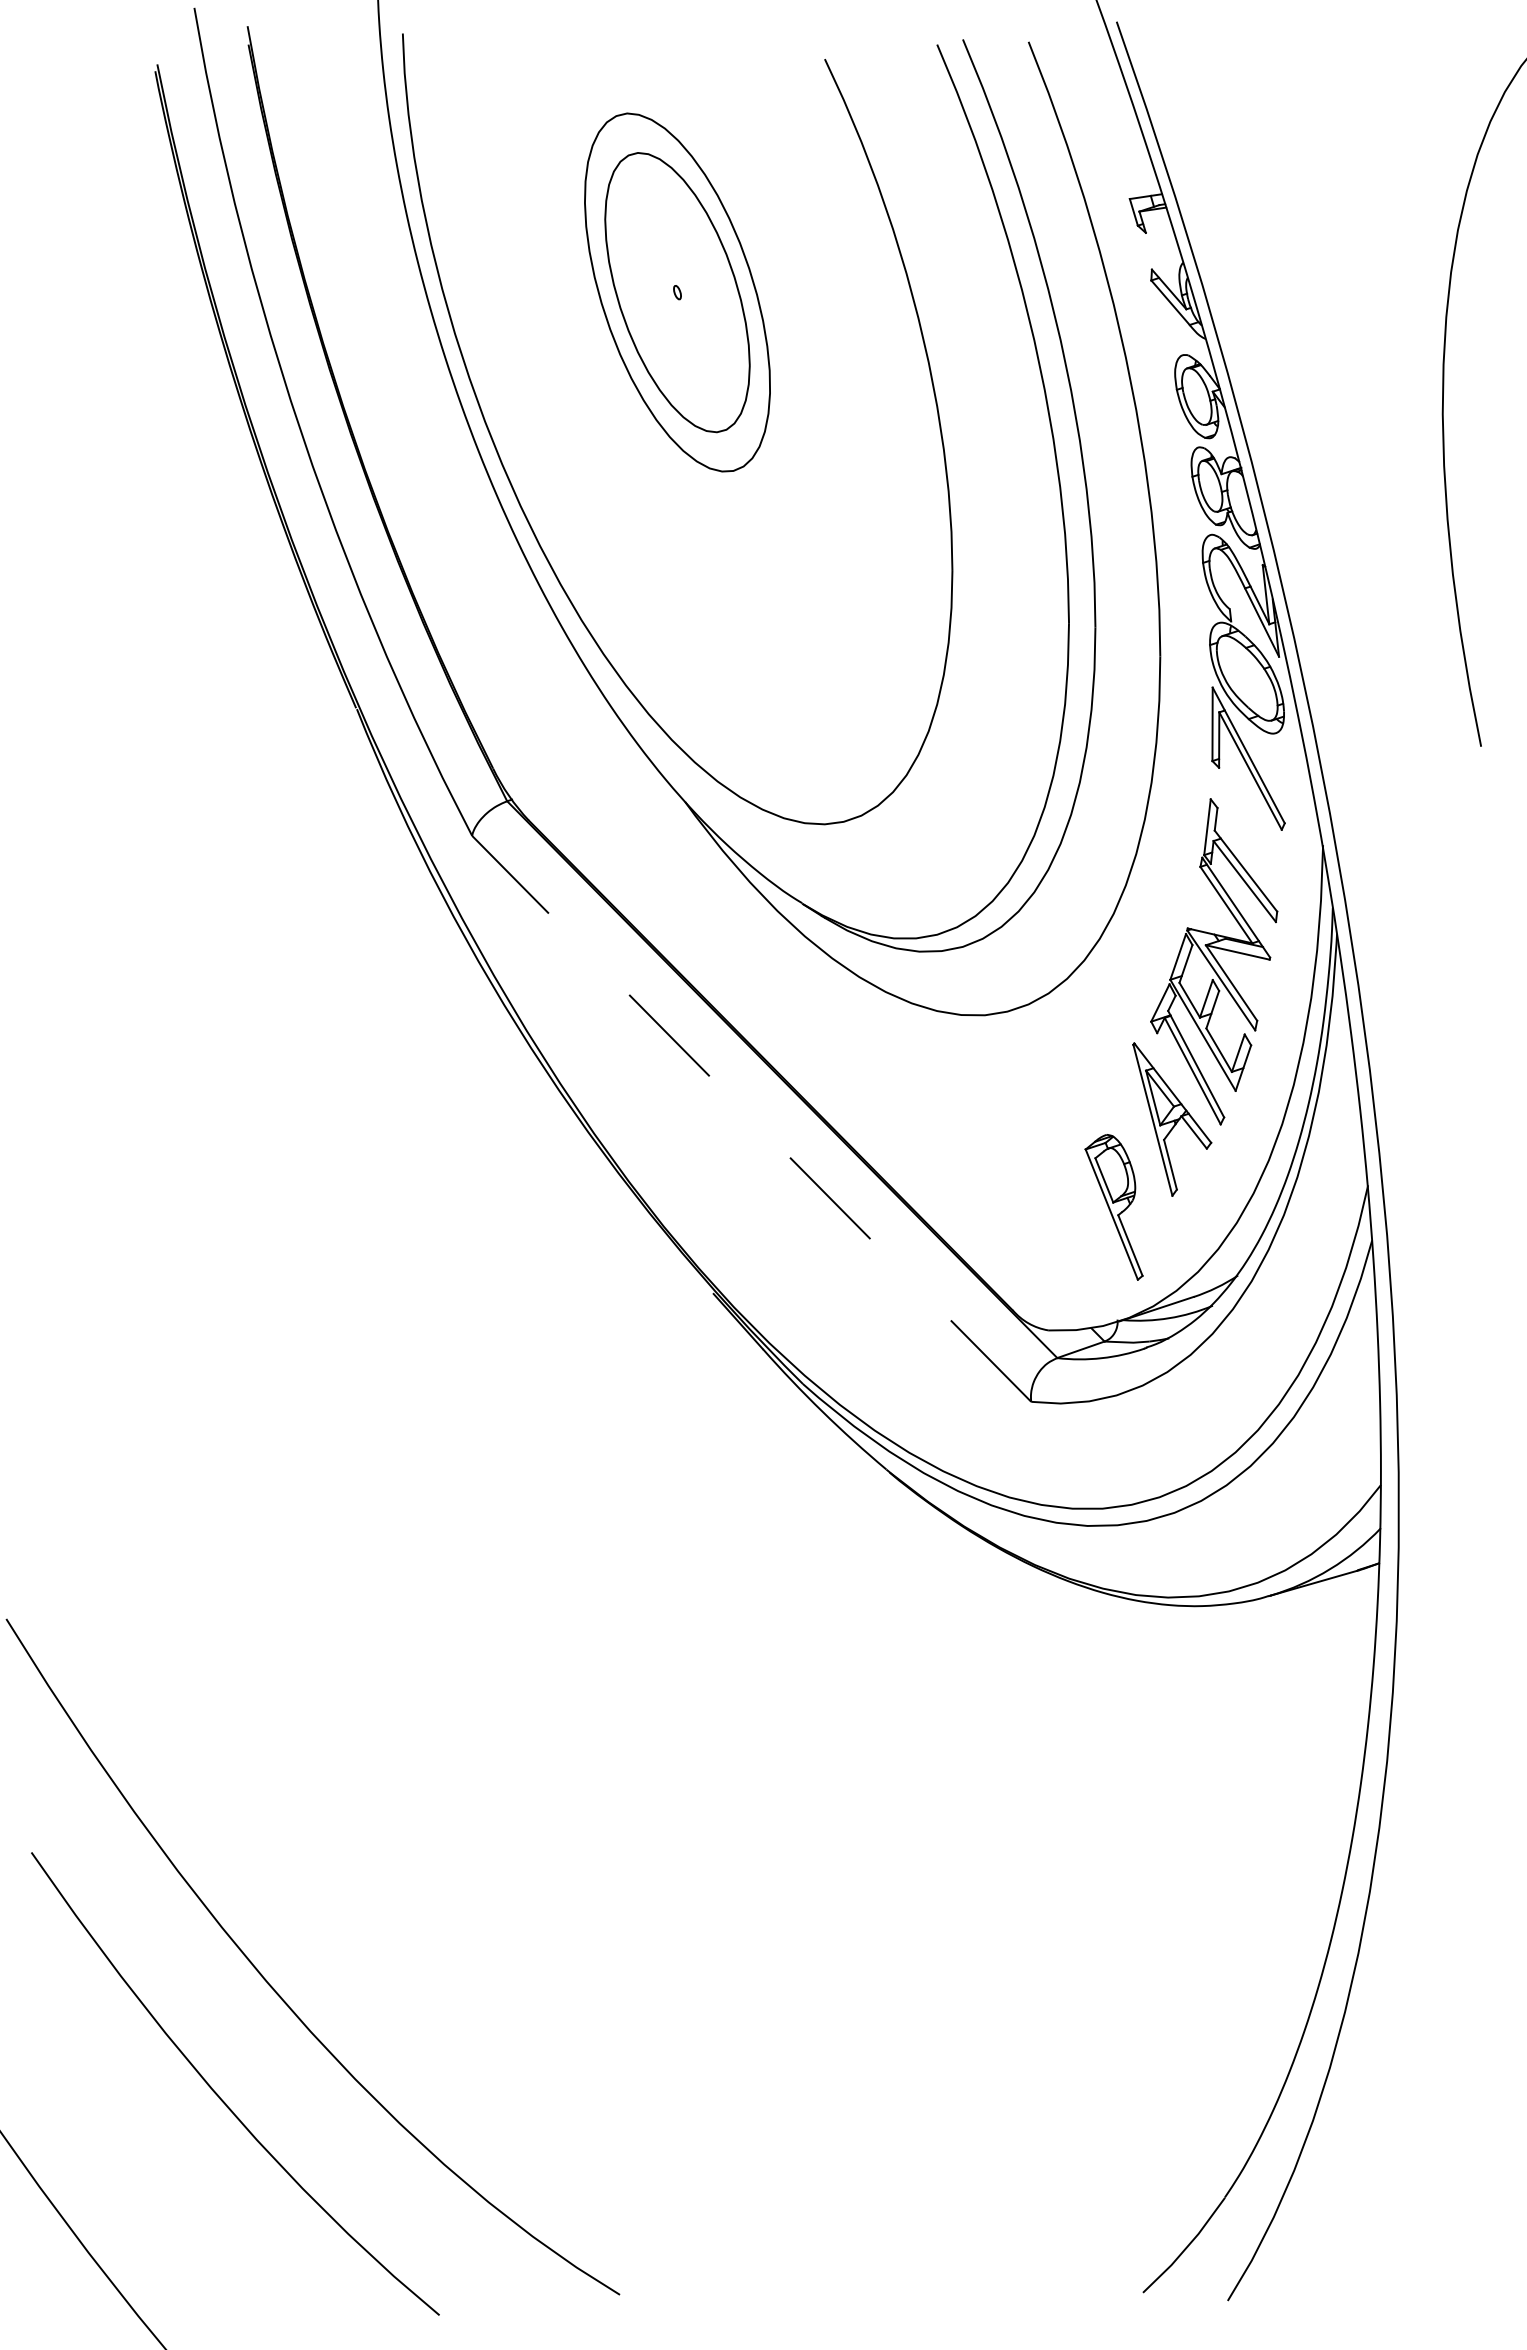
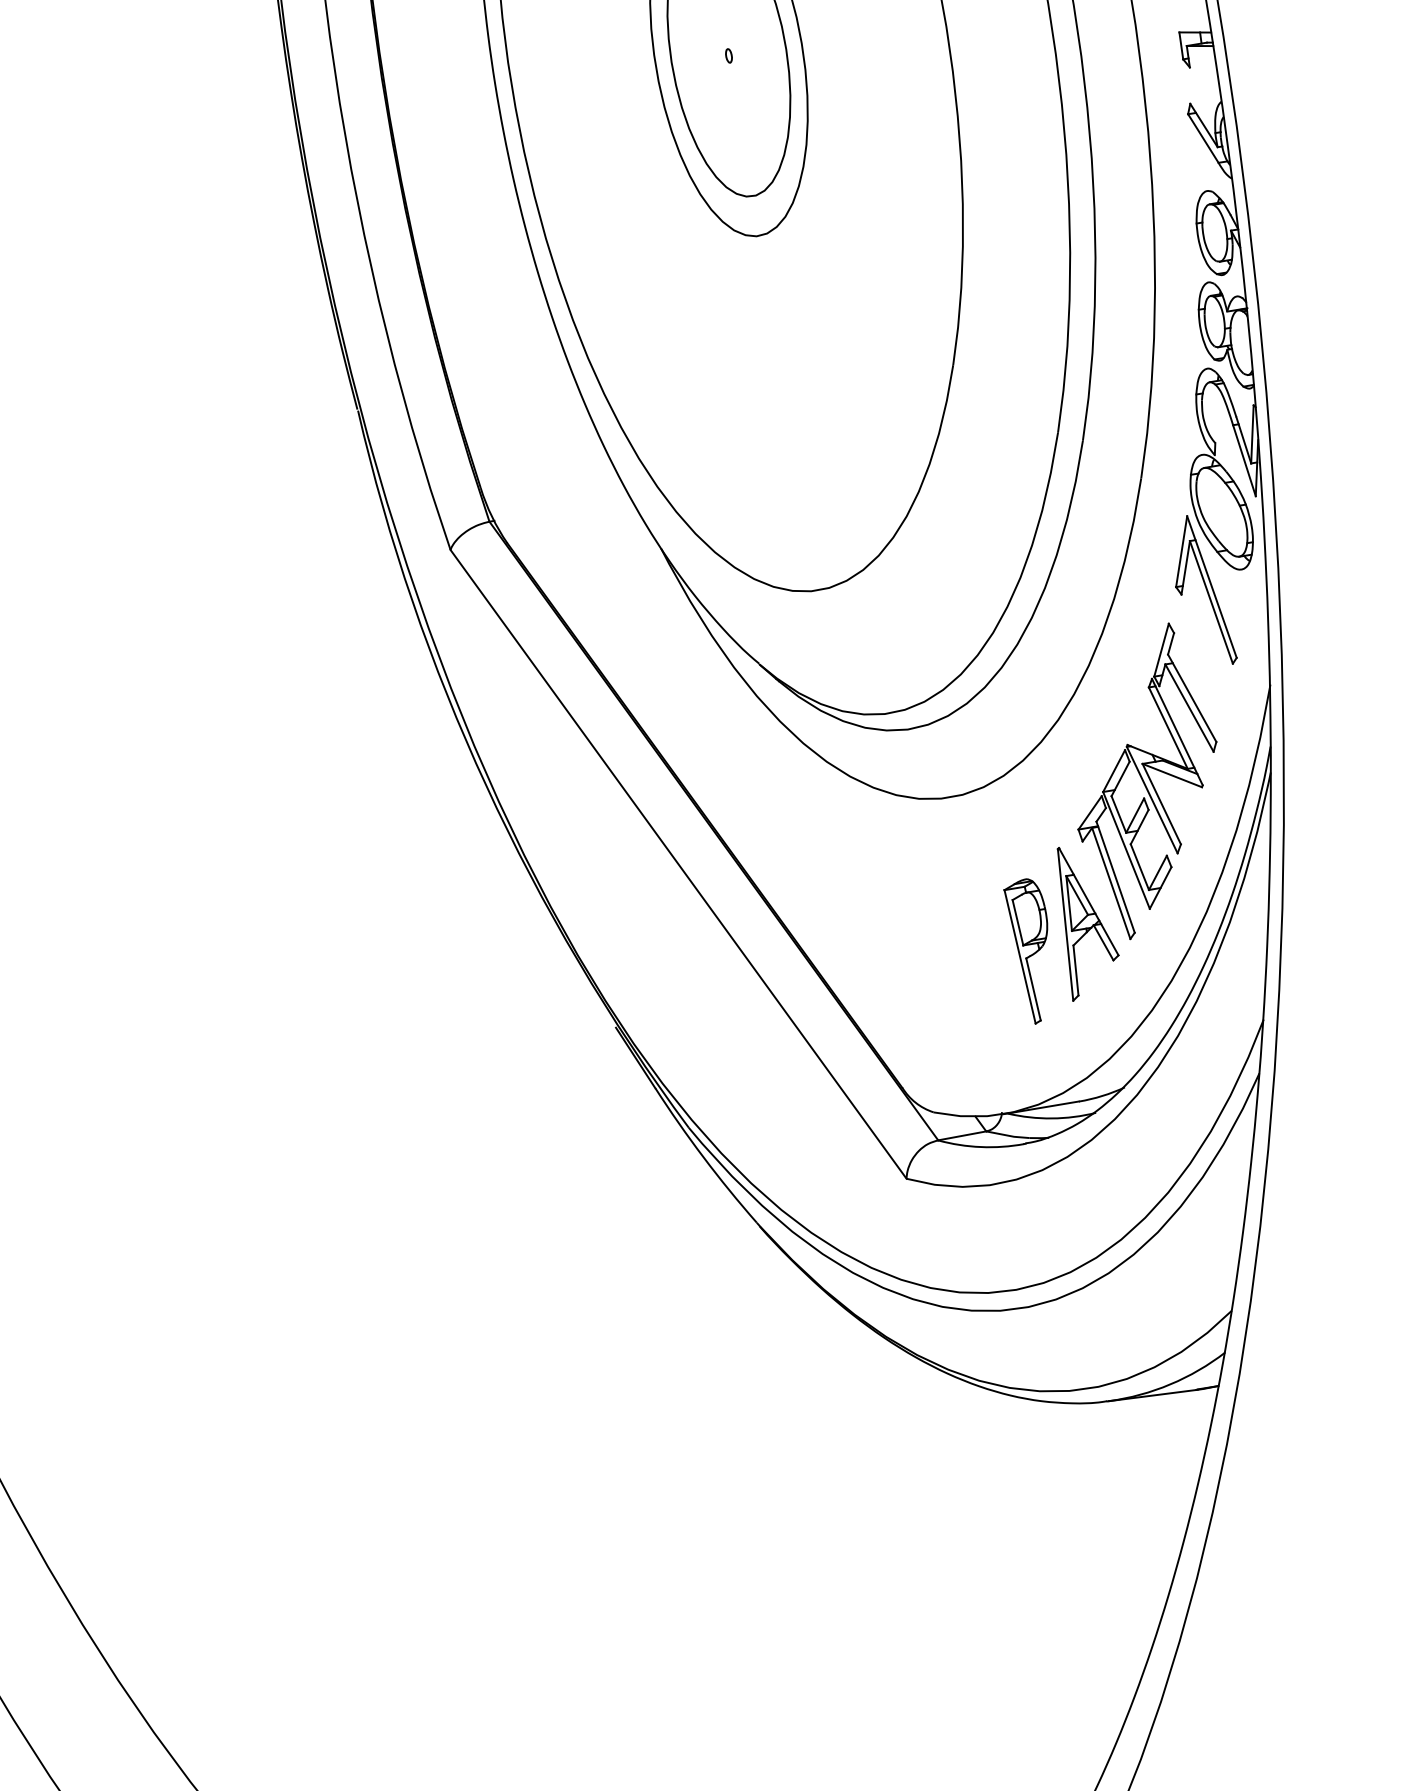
line: (751, 1118) -> (678, 863), dashed -> solid
part: (1113, 1207) -> (1022, 950), moved

